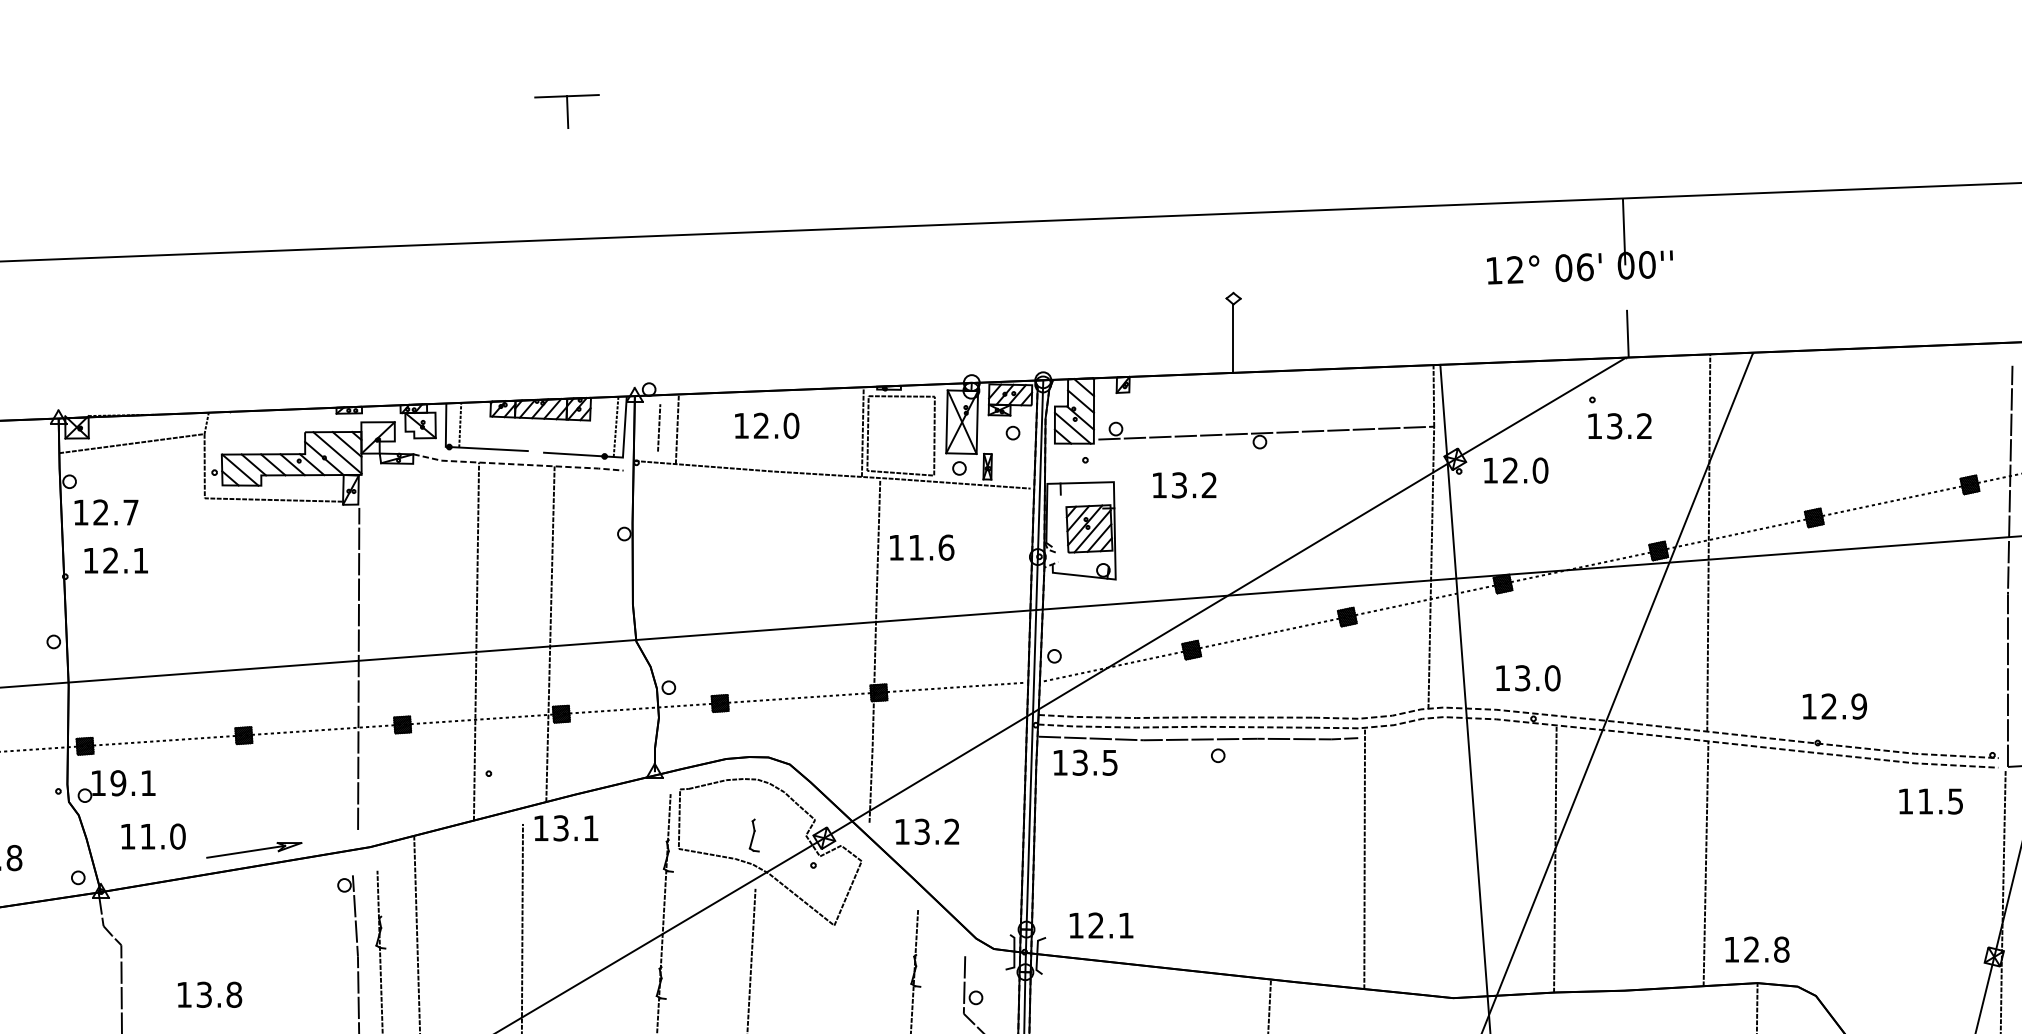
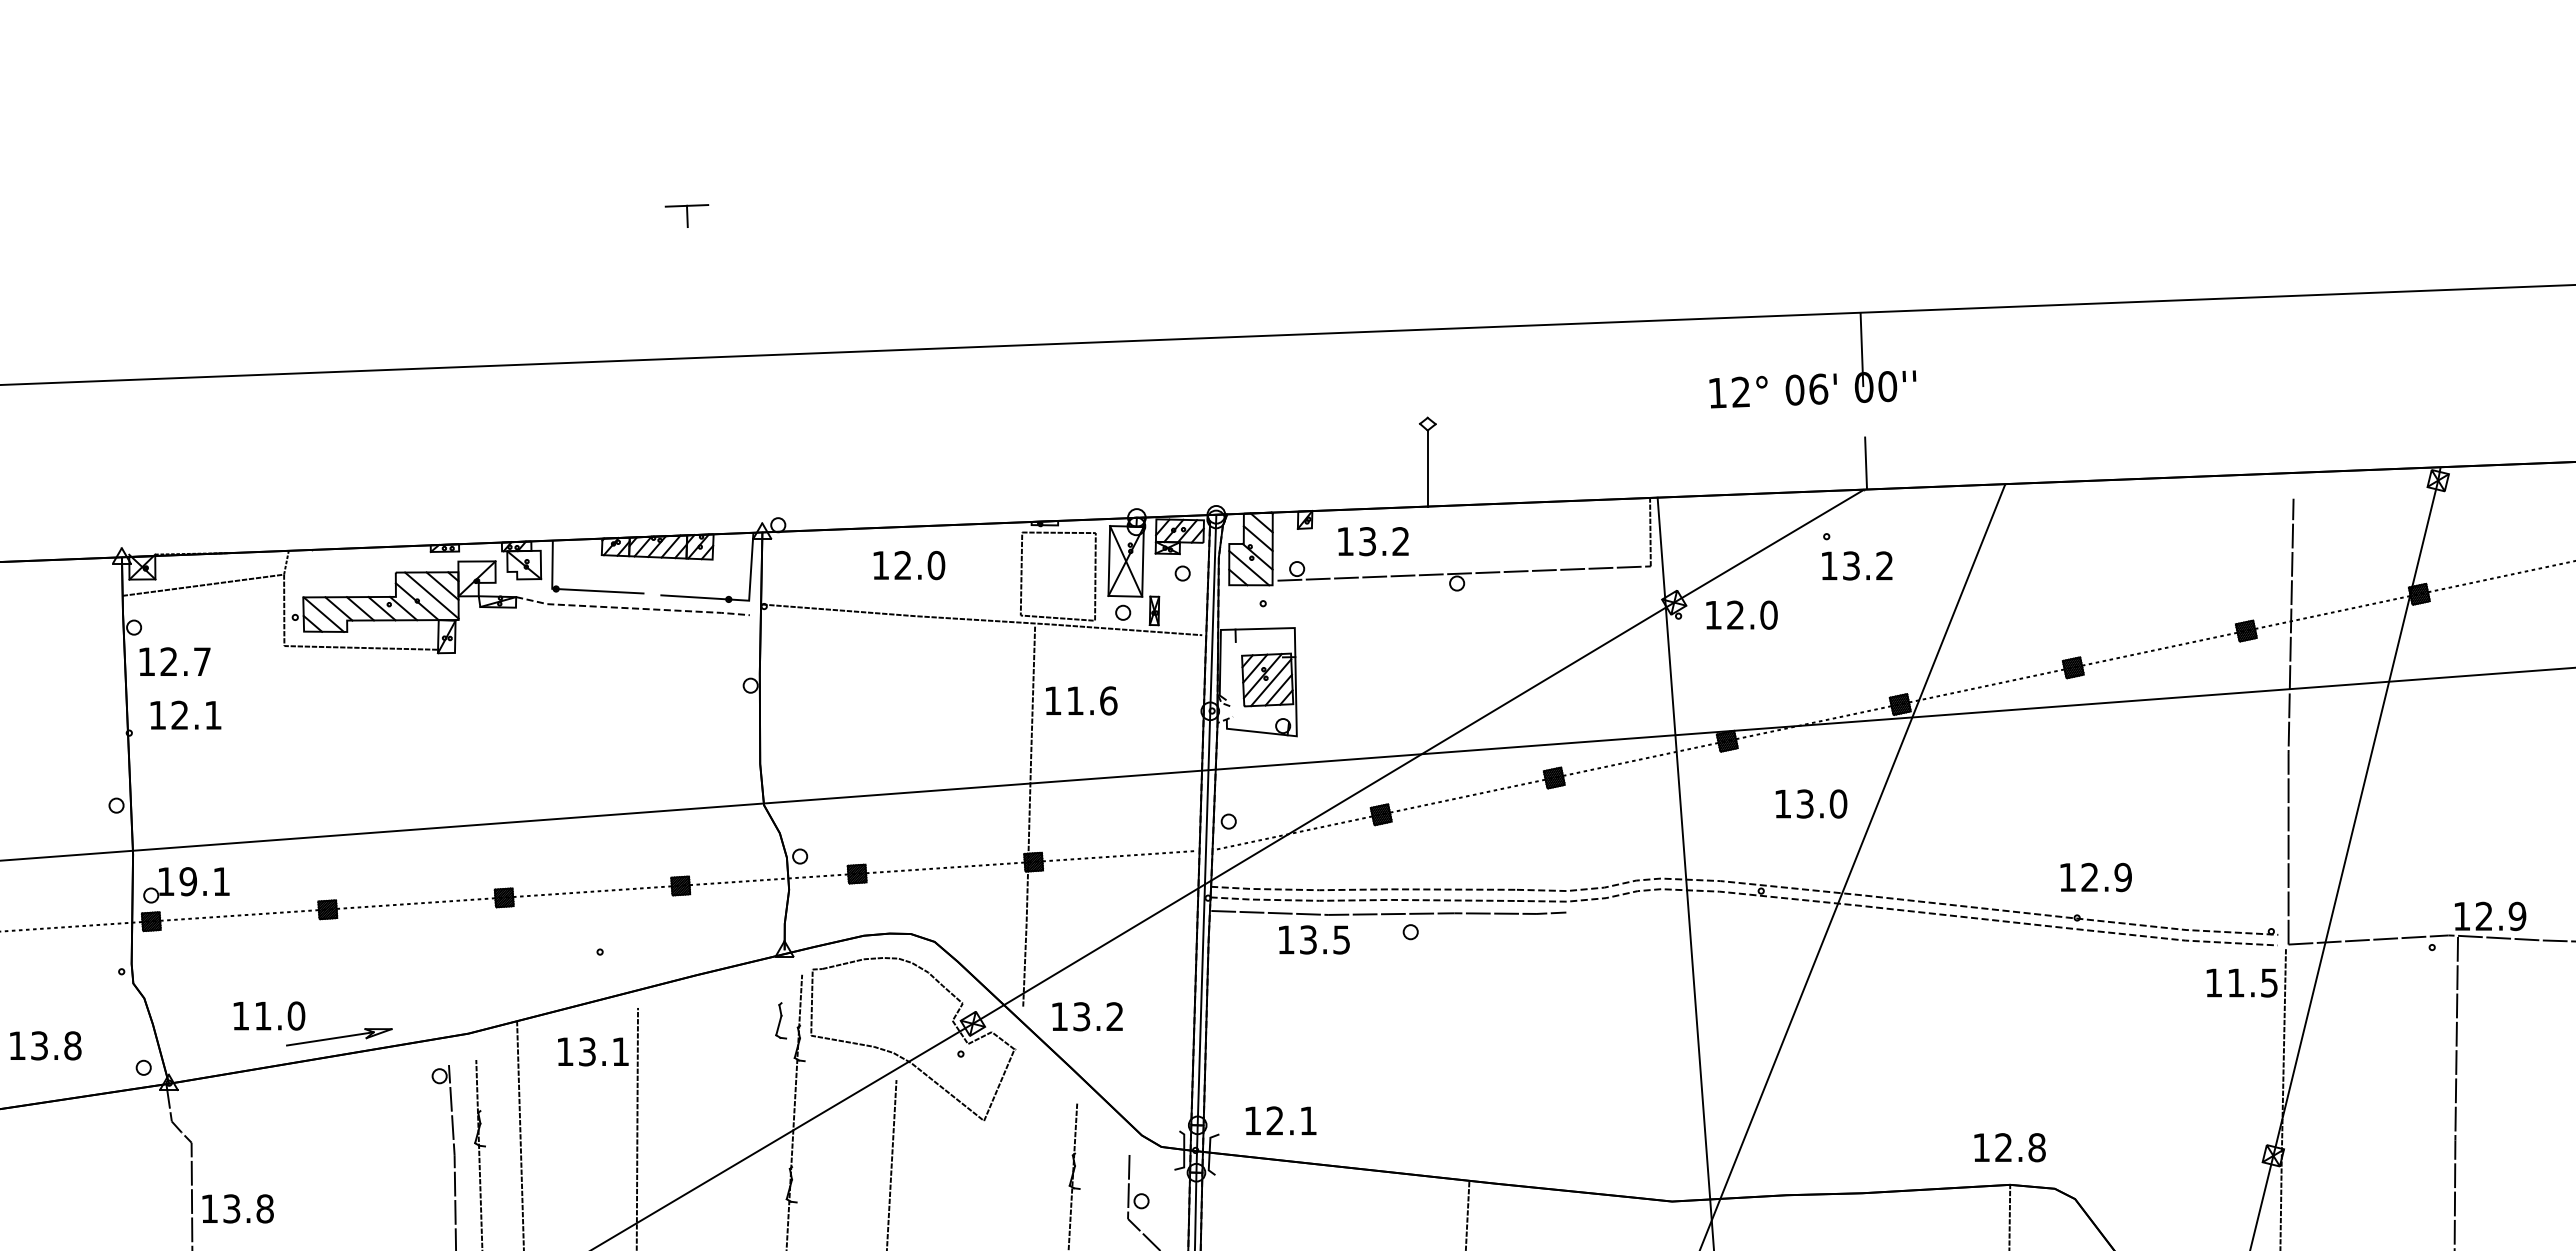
part: (566, 110) -> (686, 215), size x0.6
line: (460, 424) -> (568, 564), removed
line: (616, 426) -> (741, 566), removed
line: (659, 427) -> (789, 567), removed
line: (677, 429) -> (809, 569), removed
line: (862, 432) -> (1015, 572), removed
text: (1184, 485) -> (1373, 541), moved
line: (1708, 542) -> (1955, 695), removed
line: (1431, 567) -> (1647, 722), removed
line: (550, 633) -> (668, 796), removed
line: (476, 641) -> (586, 805), removed
line: (358, 668) -> (455, 835), removed
text: (1528, 677) -> (1811, 803), moved
text: (1085, 762) -> (1314, 939), moved
part: (116, 786) -> (186, 885), moved
text: (1930, 801) -> (2241, 982), moved
text: (566, 828) -> (593, 1051), moved
part: (753, 835) -> (780, 1020), moved
text: (153, 836) -> (269, 1015), moved
line: (1364, 858) -> (1573, 1046), removed
line: (1555, 858) -> (1785, 1046), removed
line: (1705, 864) -> (1952, 1052), removed
text: (209, 994) -> (237, 1208), moved

